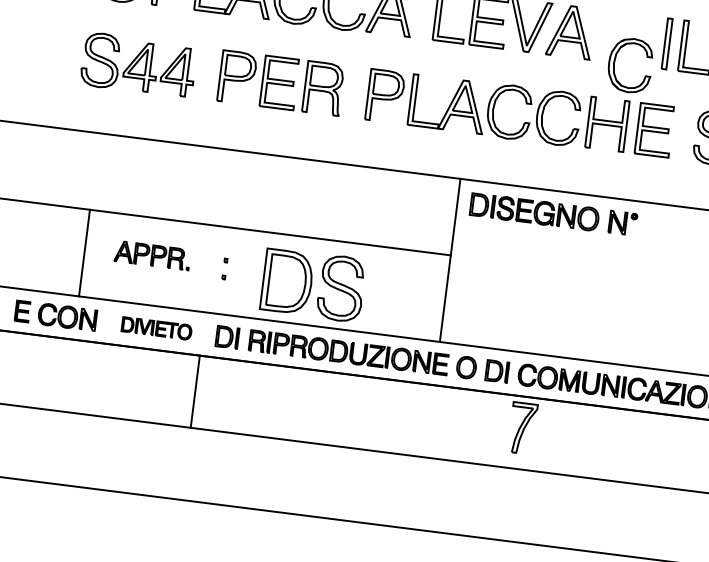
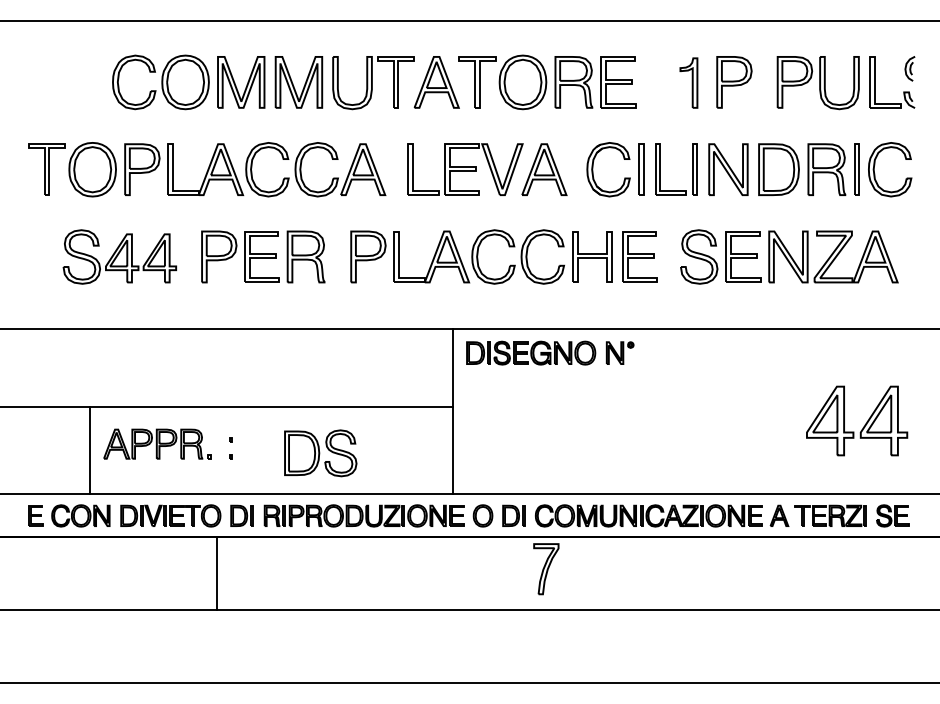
part: (615, 63) -> (593, 169), moved
part: (152, 254) -> (157, 443), size x1.43
part: (313, 285) -> (320, 453), size x0.71
part: (156, 328) -> (170, 515), size x1.43

